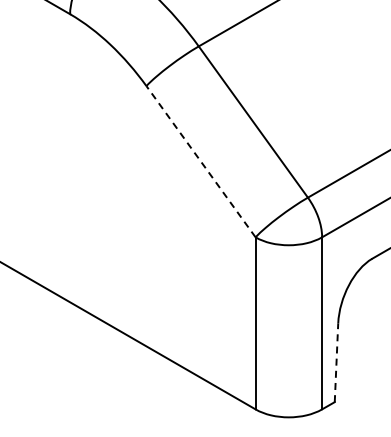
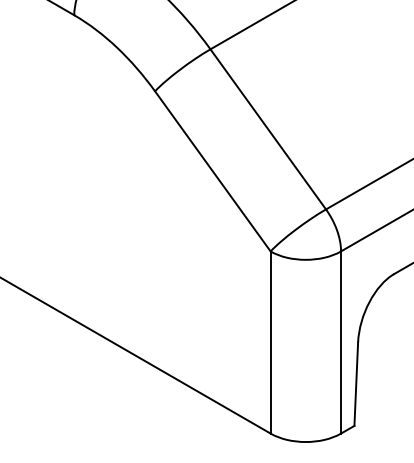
line: (200, 161) -> (212, 171), dashed -> solid
line: (336, 362) -> (356, 383), dashed -> solid

